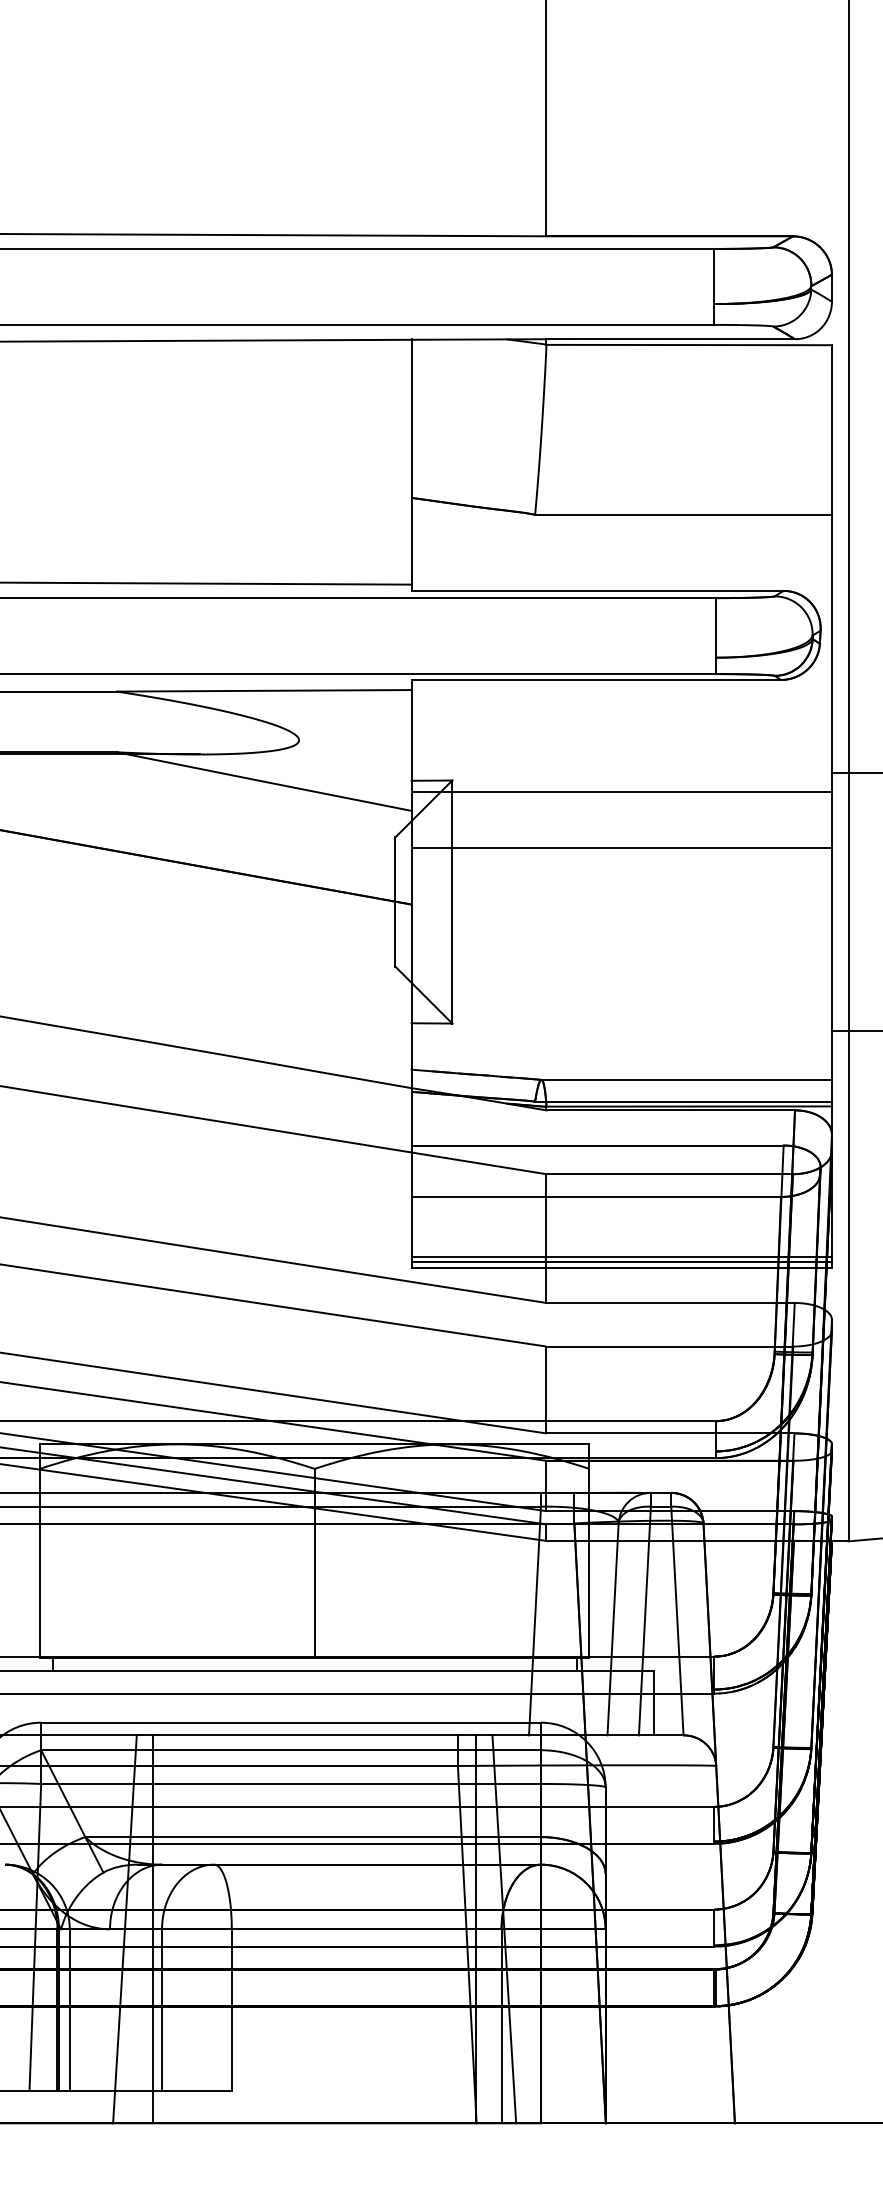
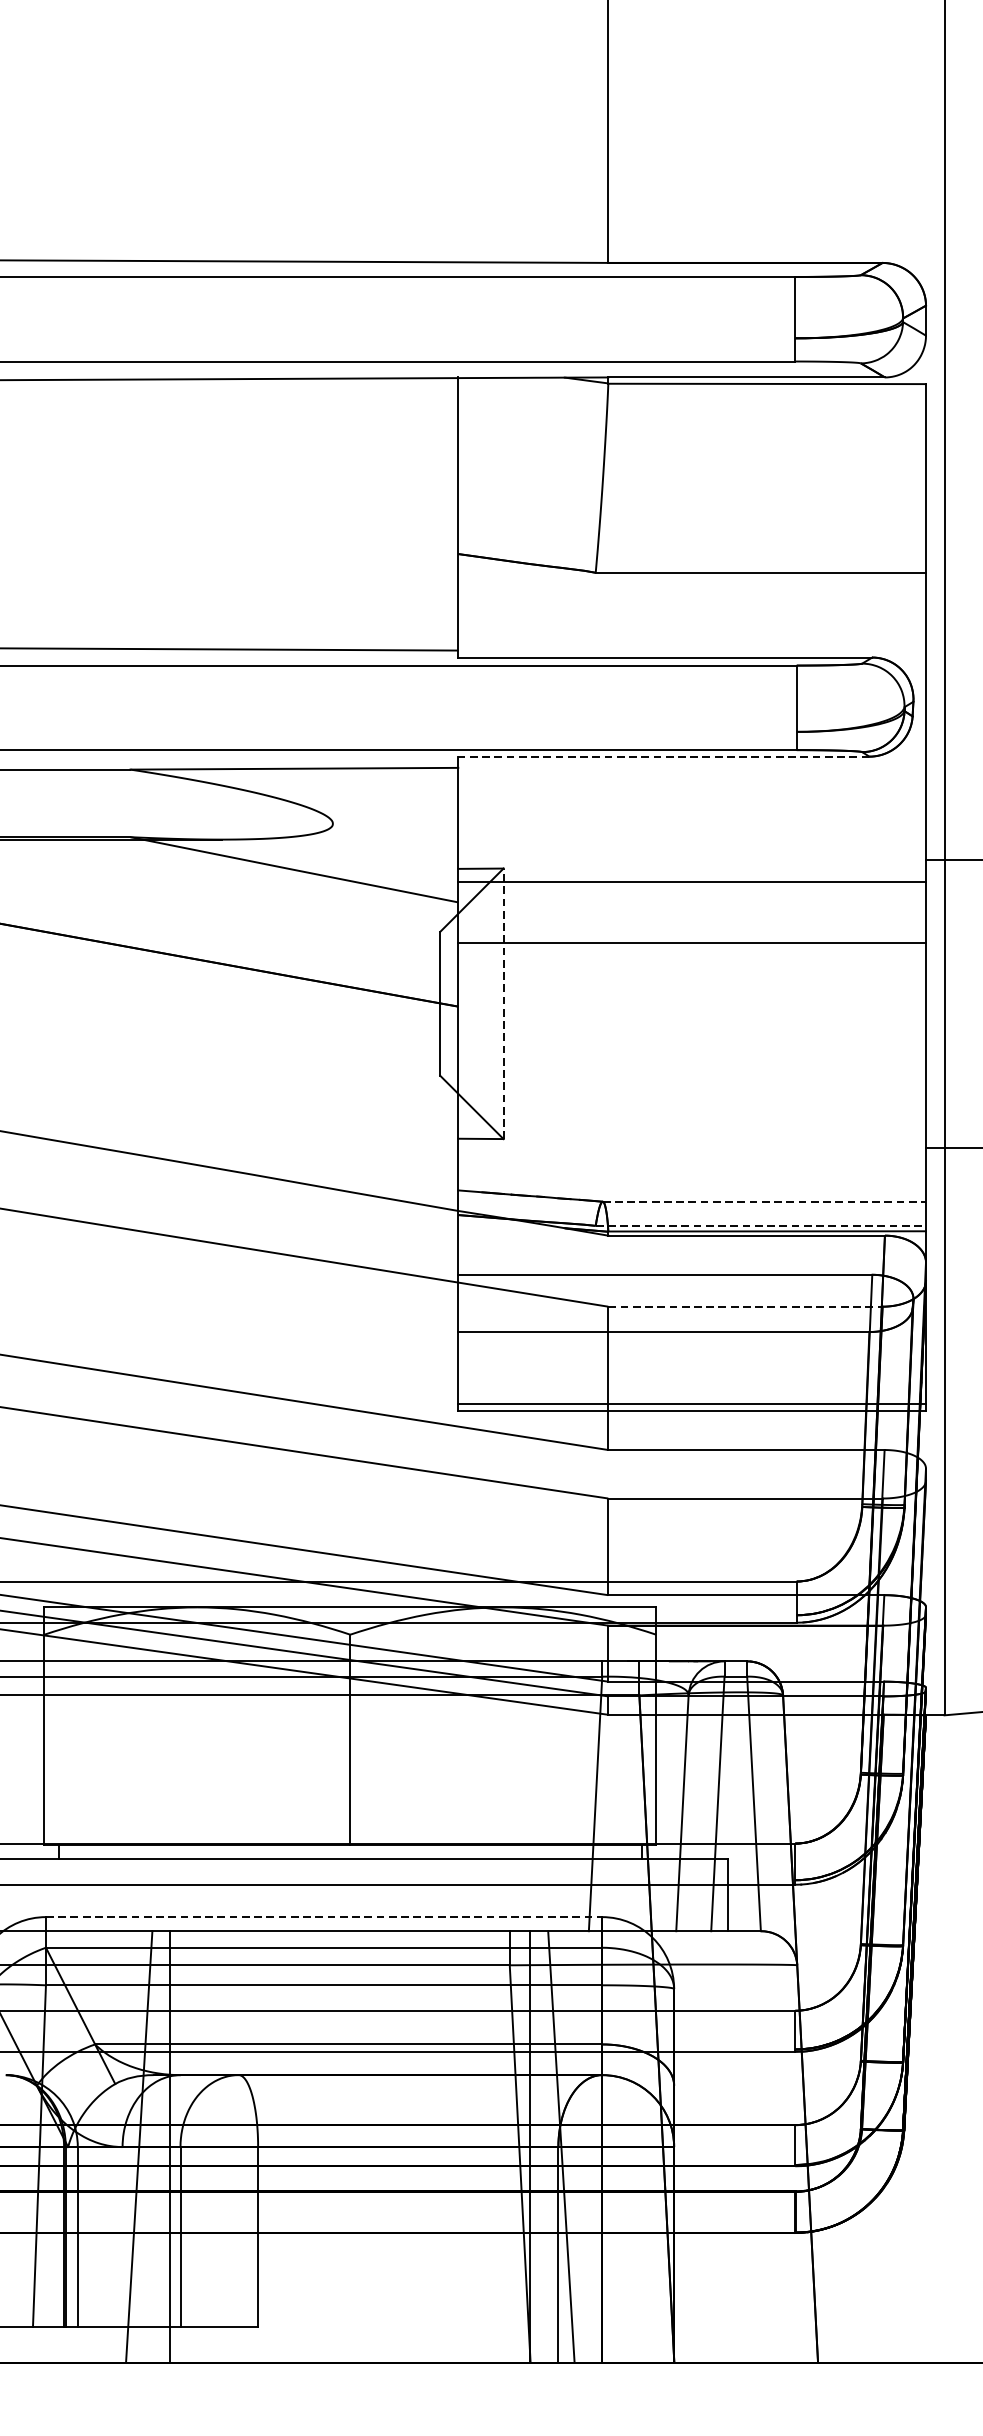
line: (596, 679) -> (663, 756), solid -> dashed
line: (452, 902) -> (503, 1004), solid -> dashed
line: (687, 1079) -> (765, 1201), solid -> dashed
line: (684, 1101) -> (761, 1225), solid -> dashed
line: (670, 1174) -> (746, 1307), solid -> dashed
line: (621, 1257) -> (691, 1399), removed
line: (291, 1722) -> (324, 1916), solid -> dashed

